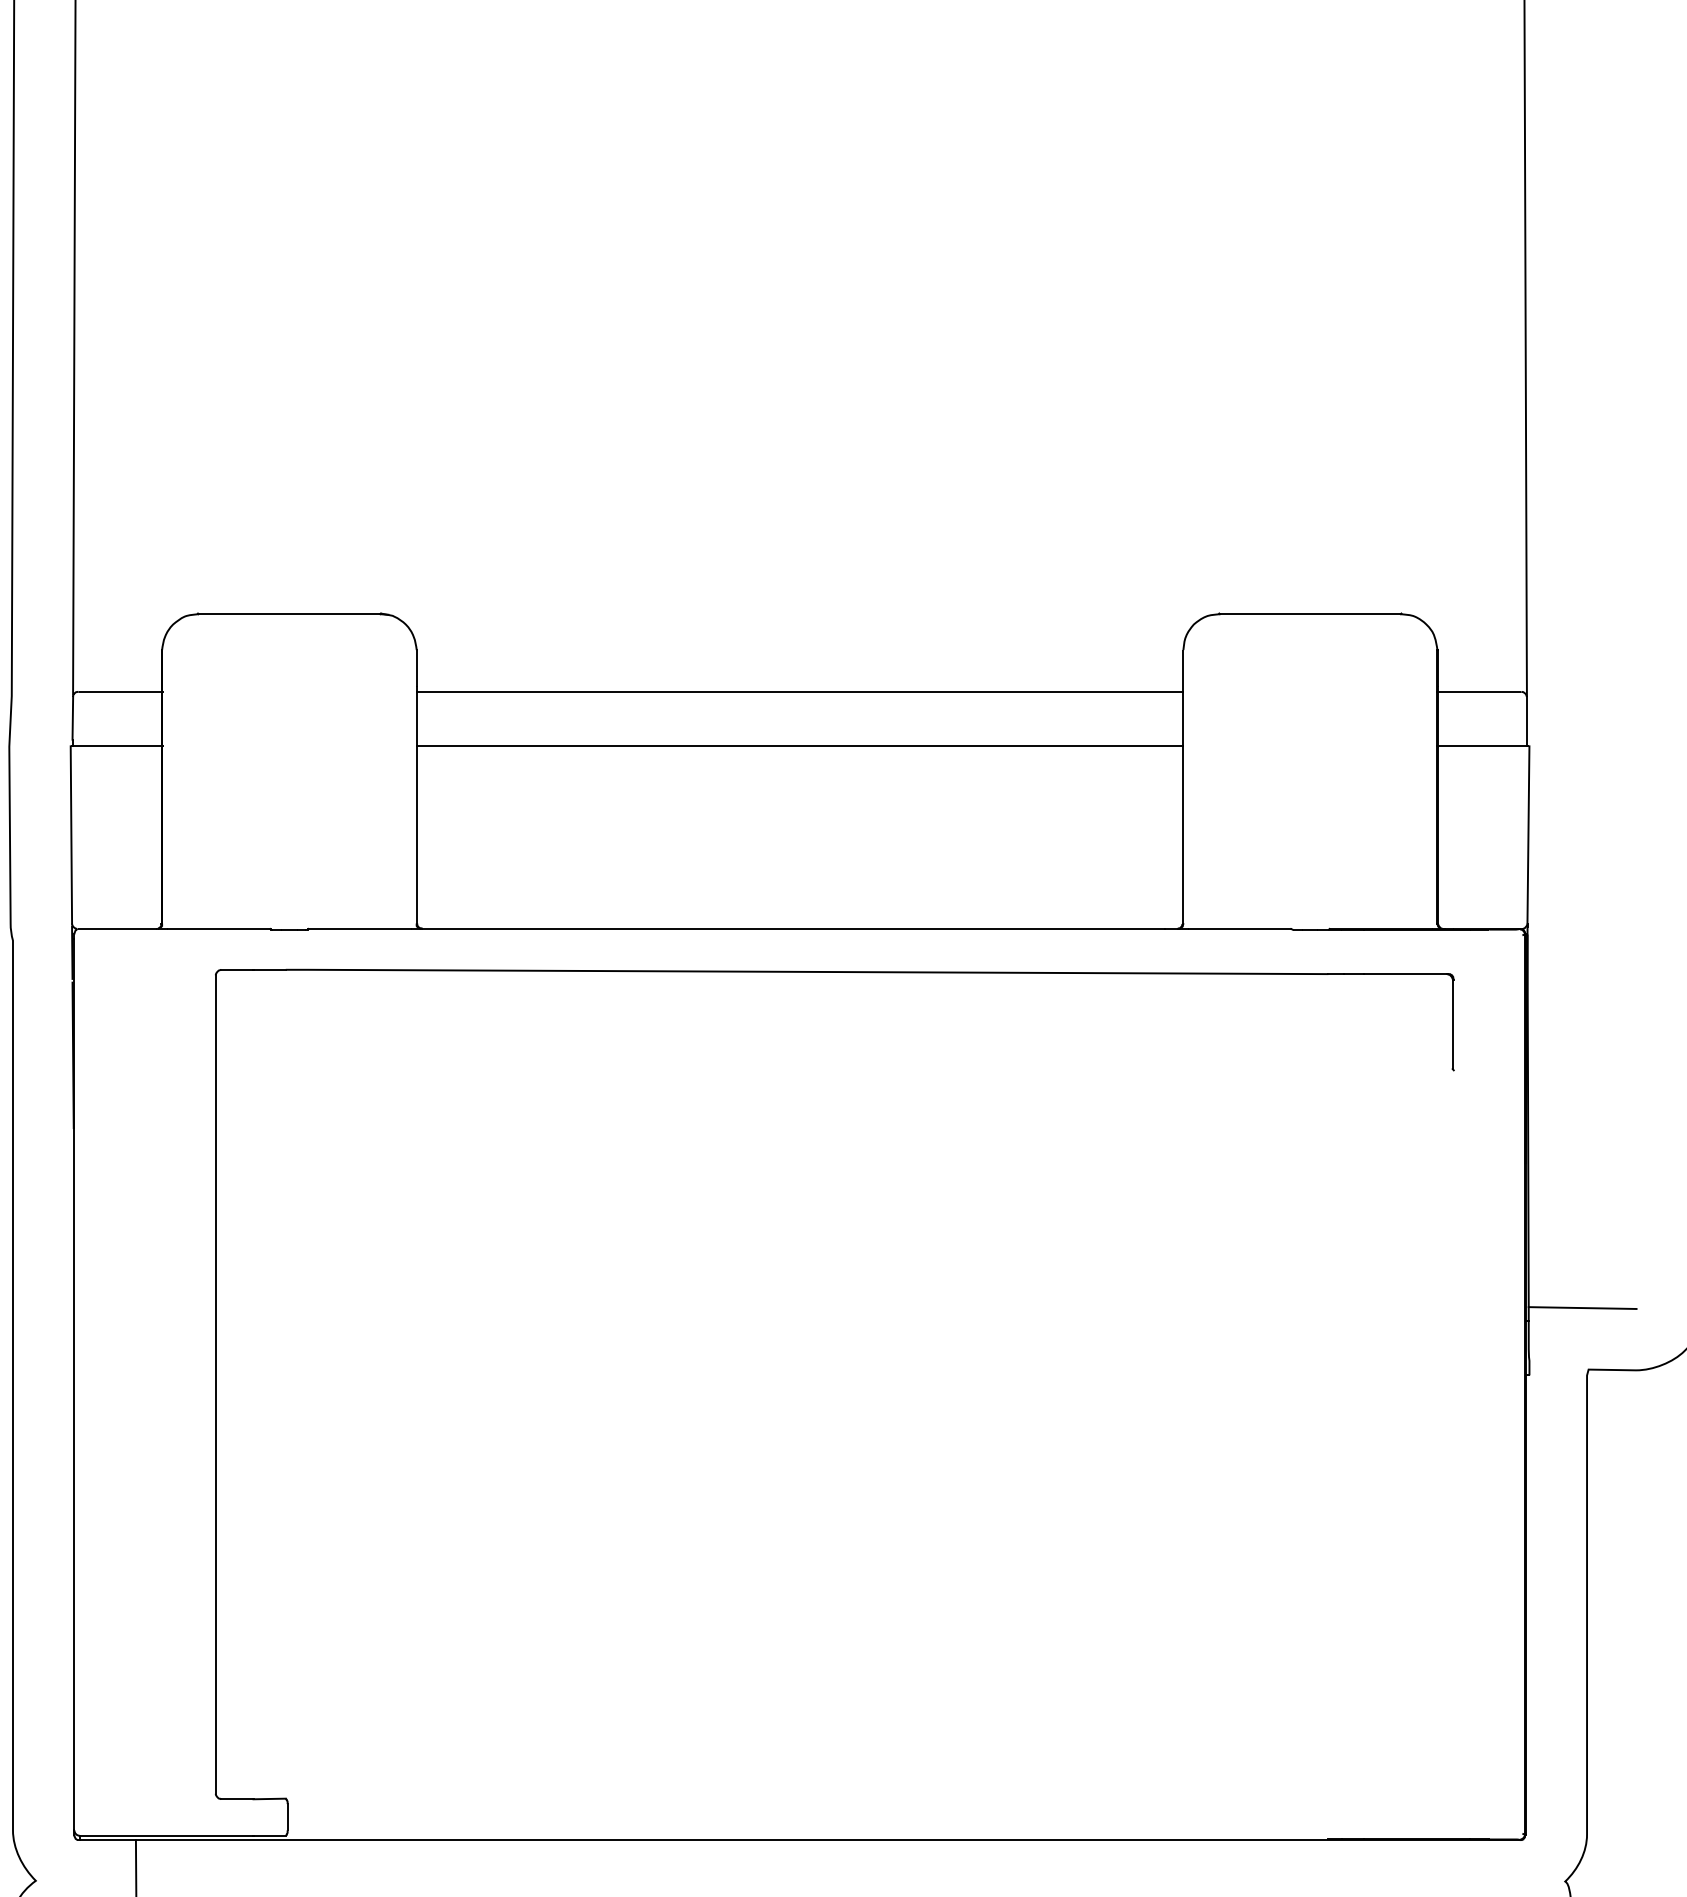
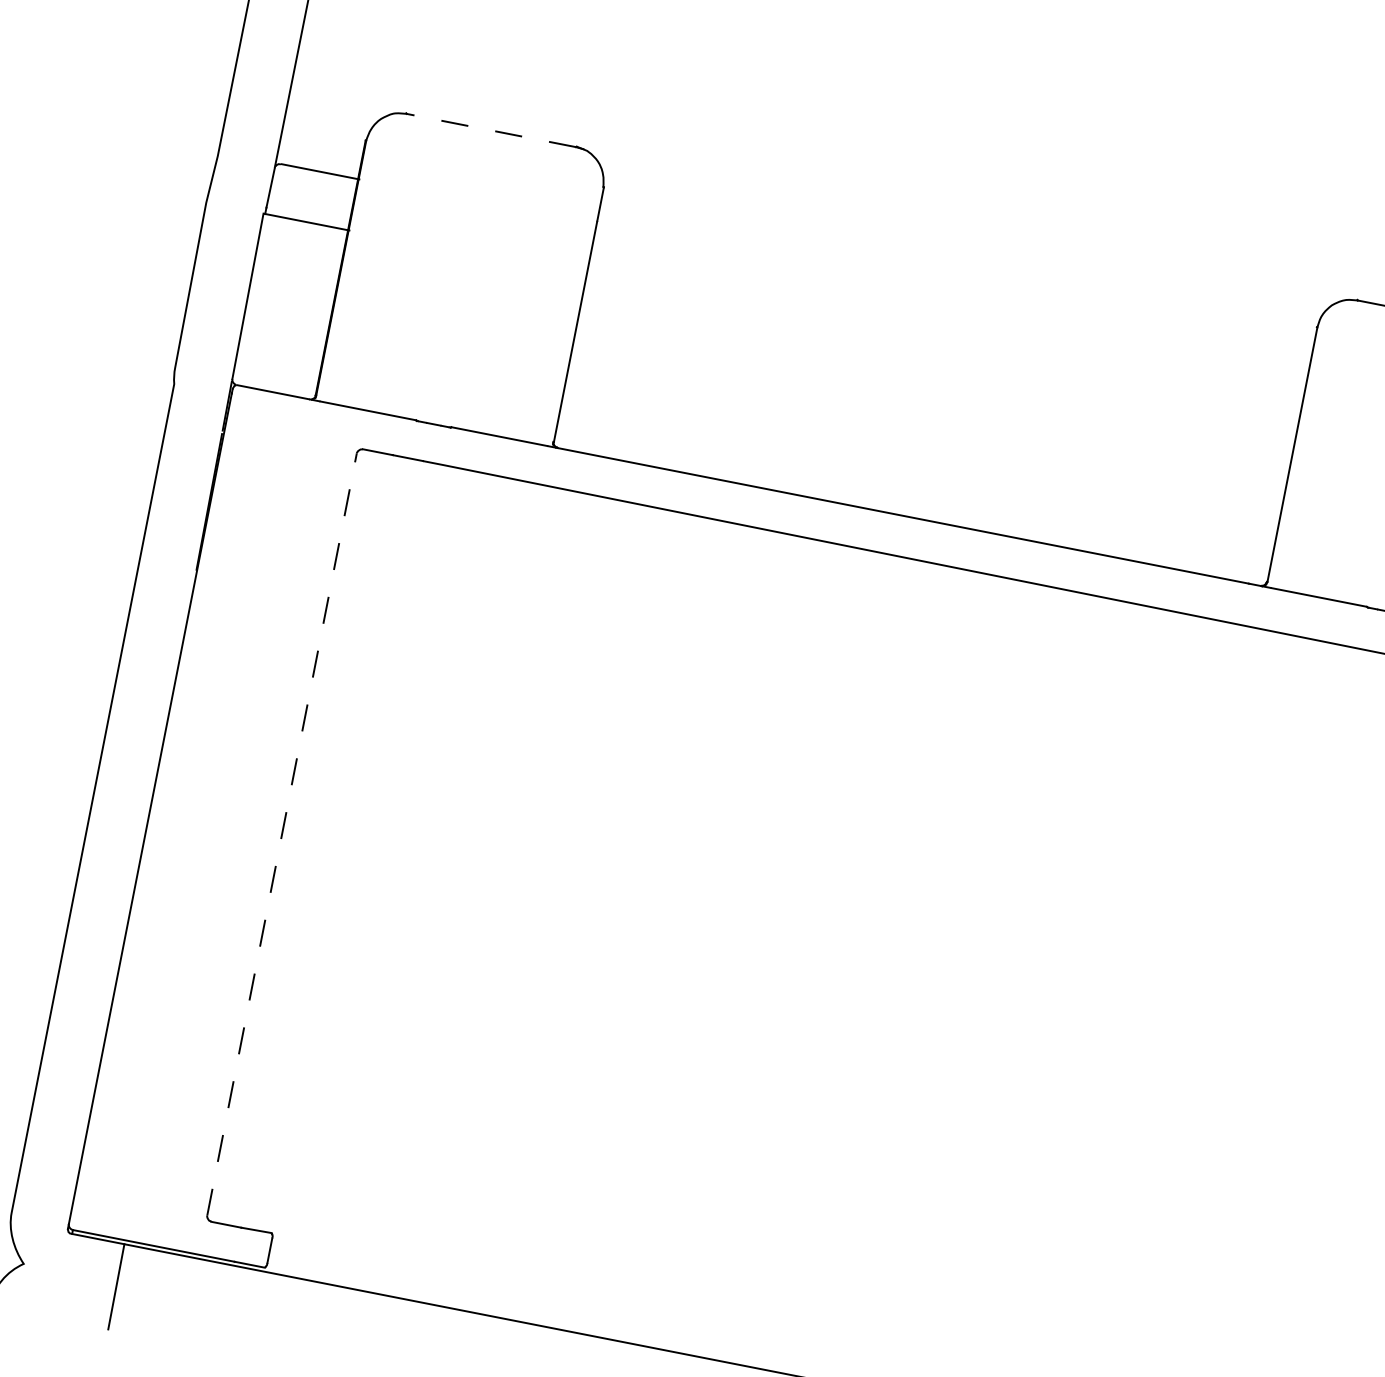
line: (289, 614) -> (491, 130), solid -> dashed
line: (799, 691) -> (952, 295), removed
line: (799, 746) -> (942, 346), removed
line: (215, 1384) -> (281, 834), solid -> dashed

